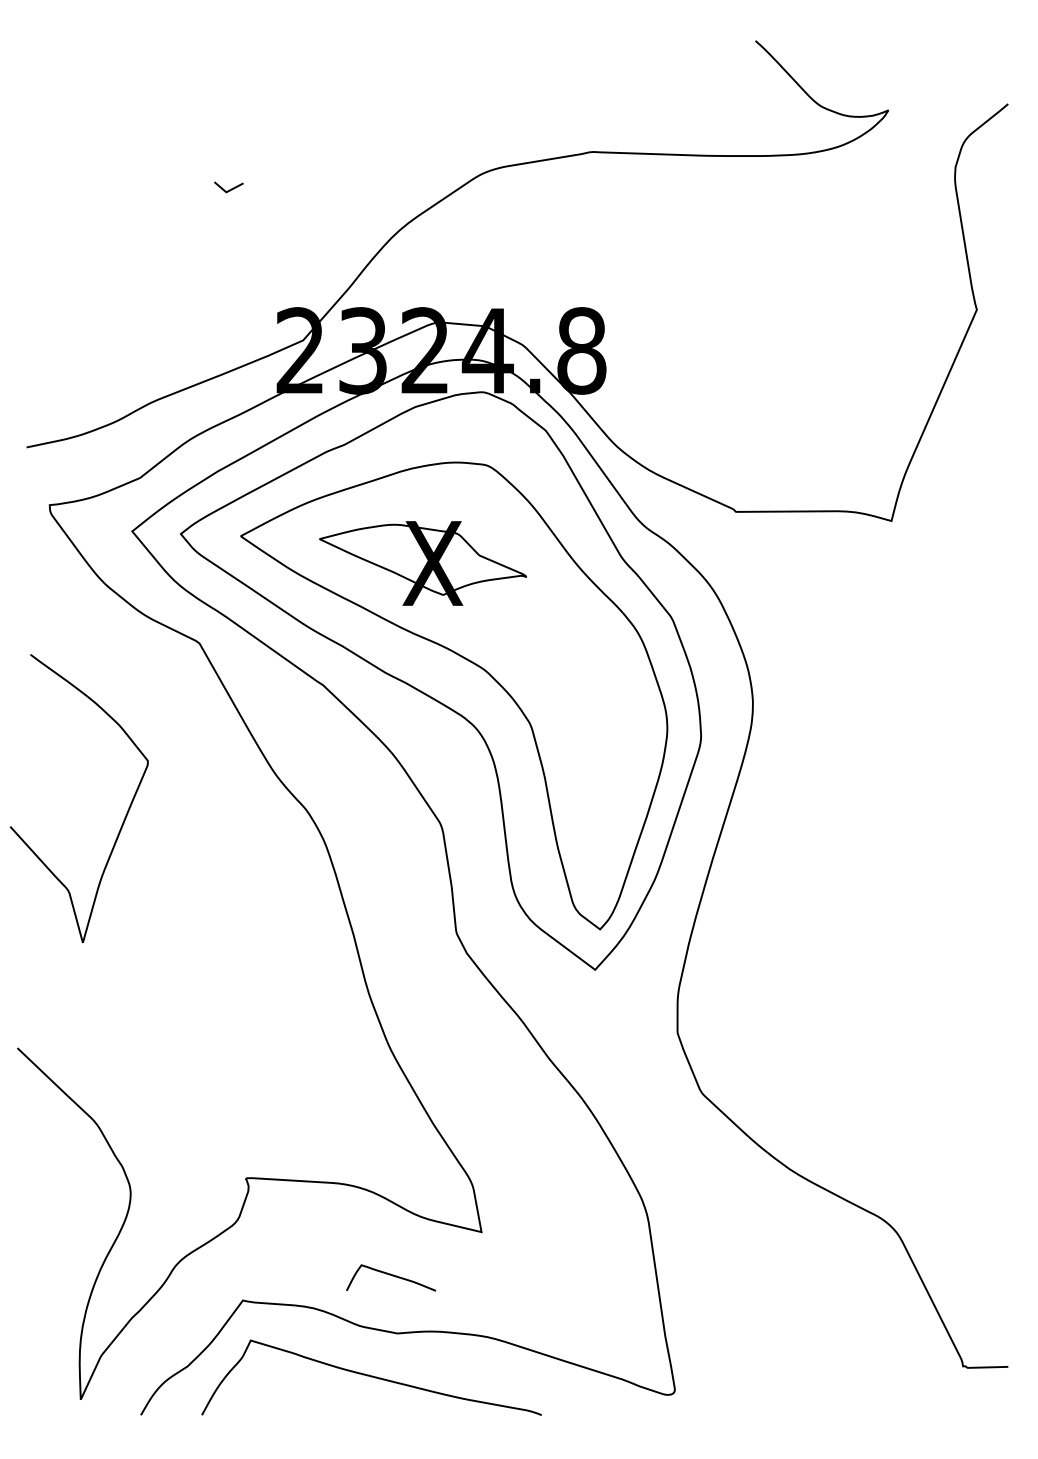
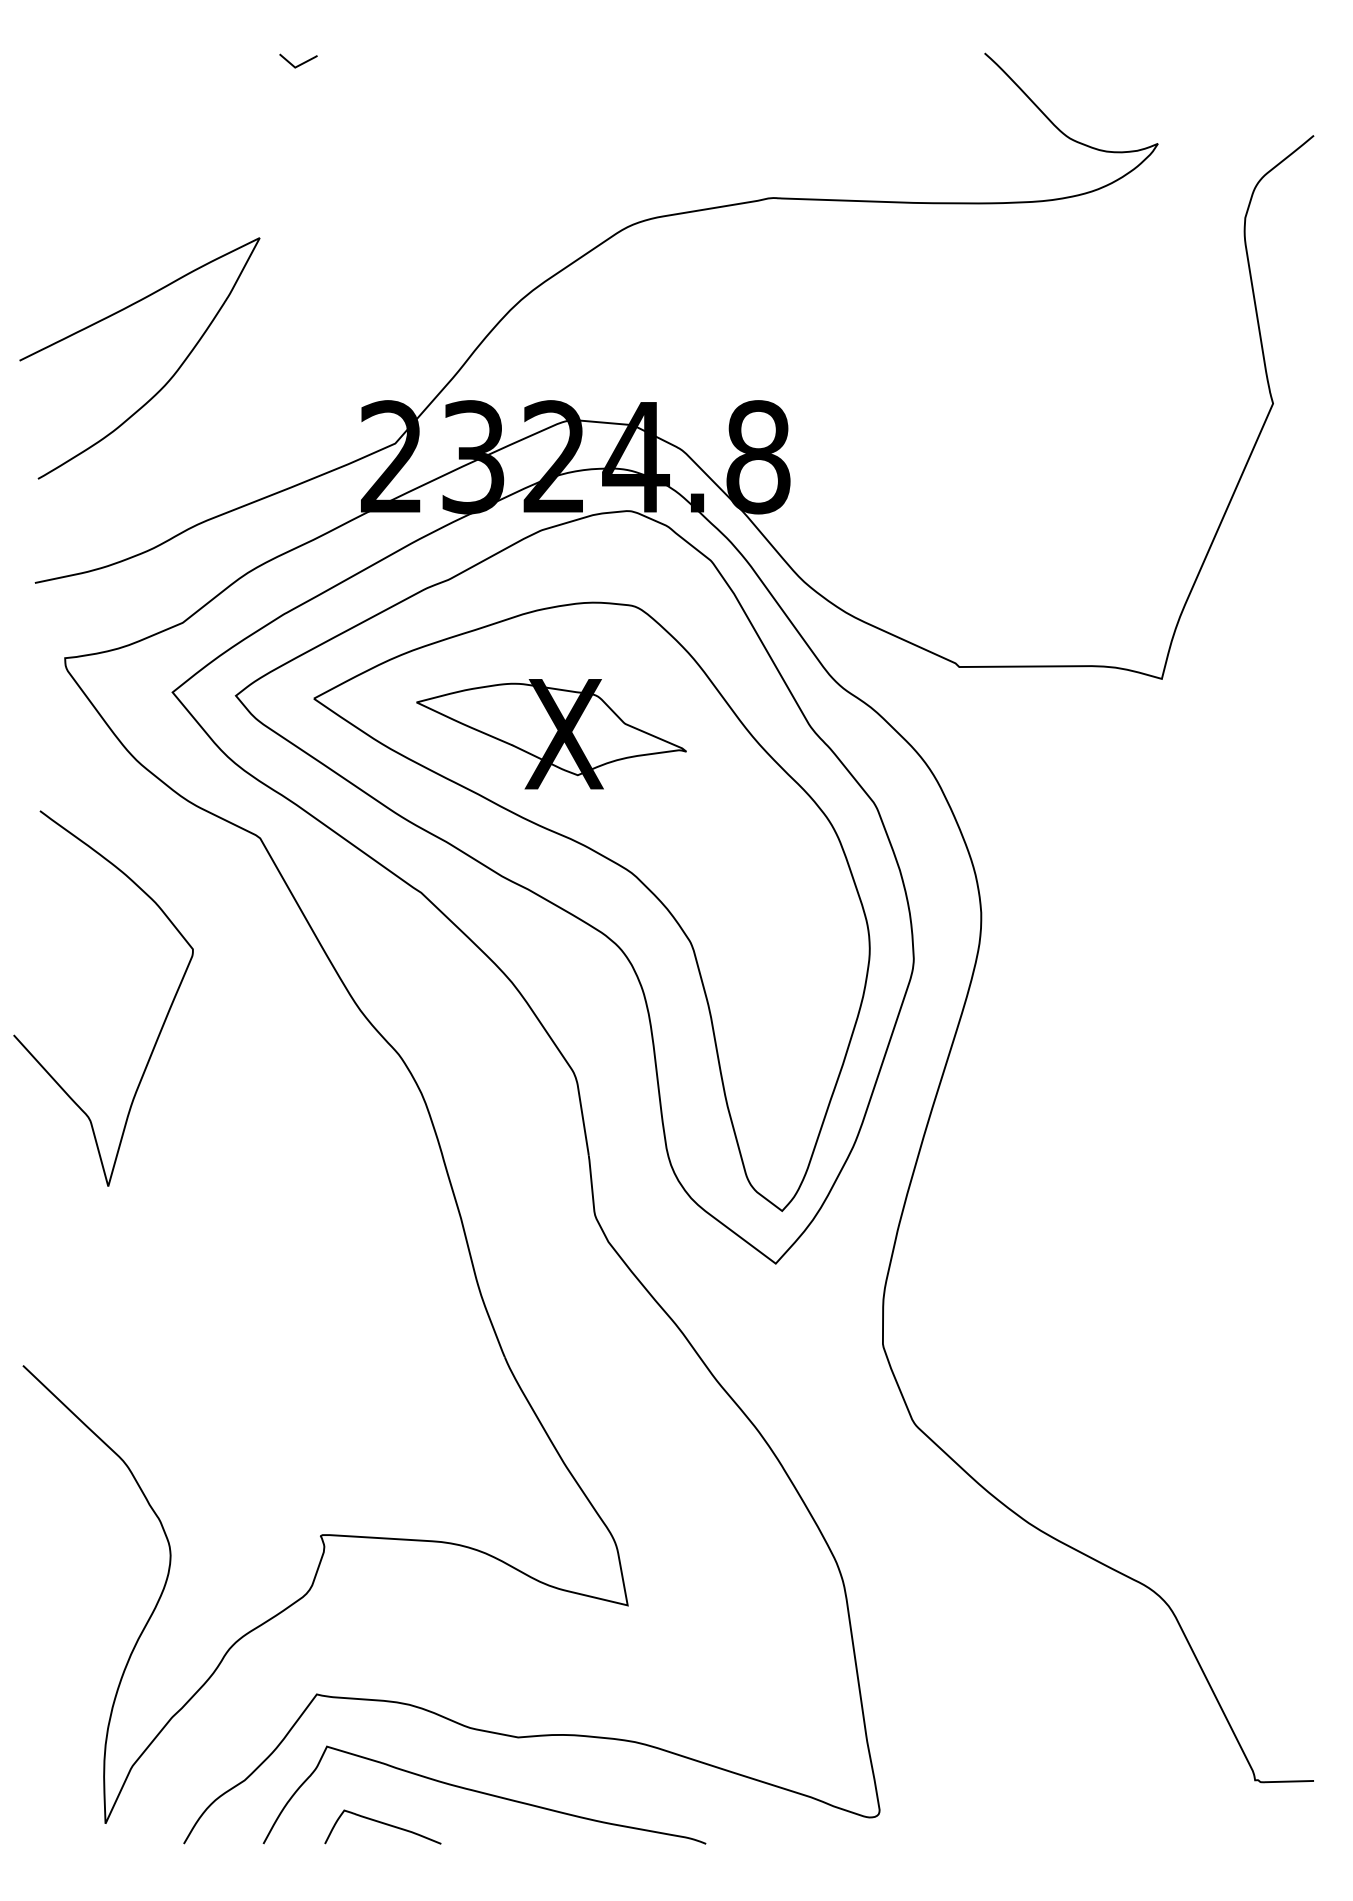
line: (230, 189) -> (300, 63), moved
curve: (129, 290) -> (169, 378), added
curve: (125, 816) -> (163, 1021), moved
curve: (391, 1275) -> (383, 1824), moved

